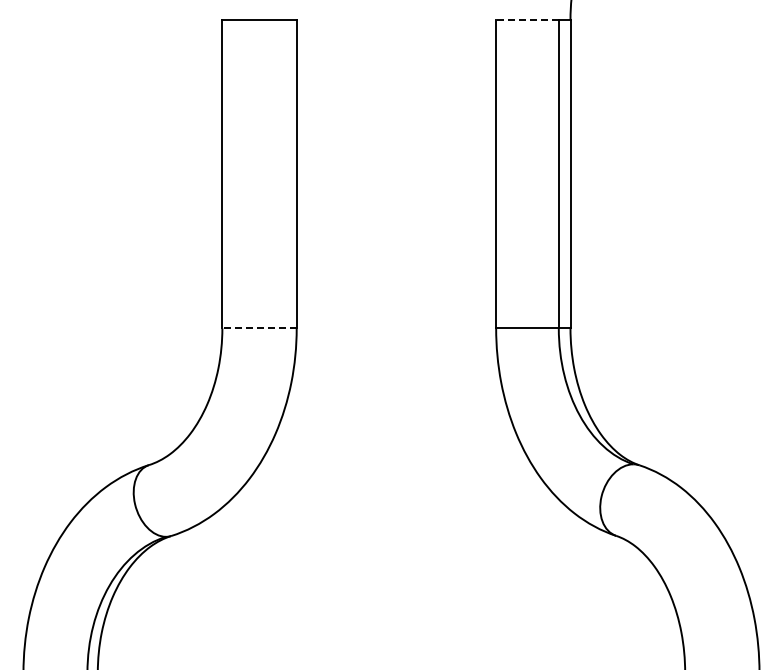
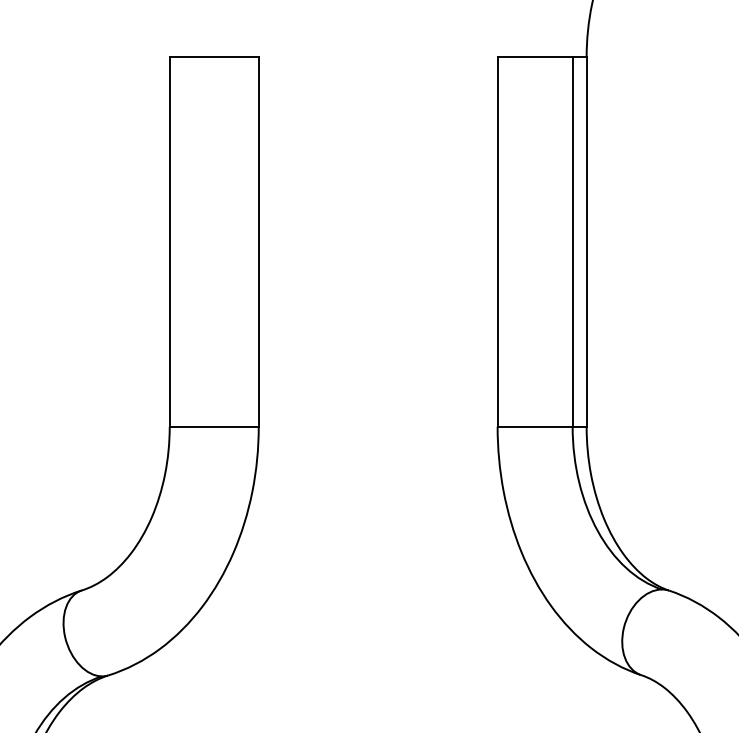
line: (526, 19) -> (533, 56), dashed -> solid
line: (259, 328) -> (214, 426), dashed -> solid

